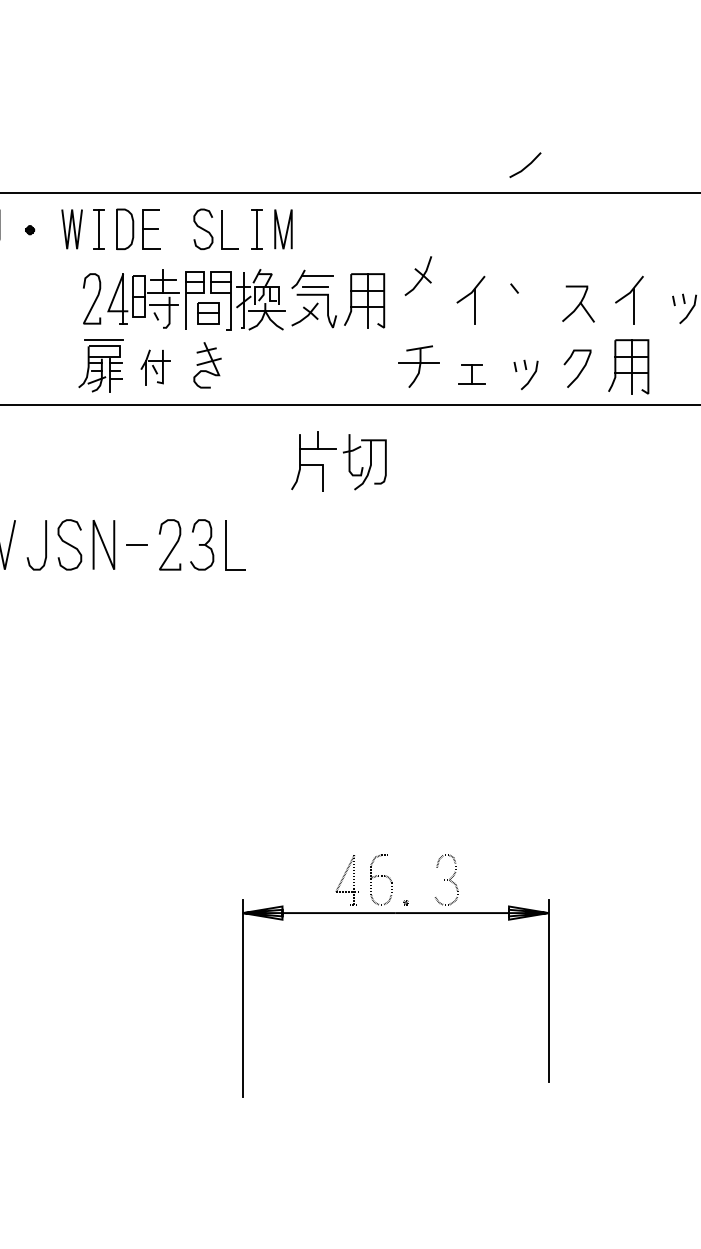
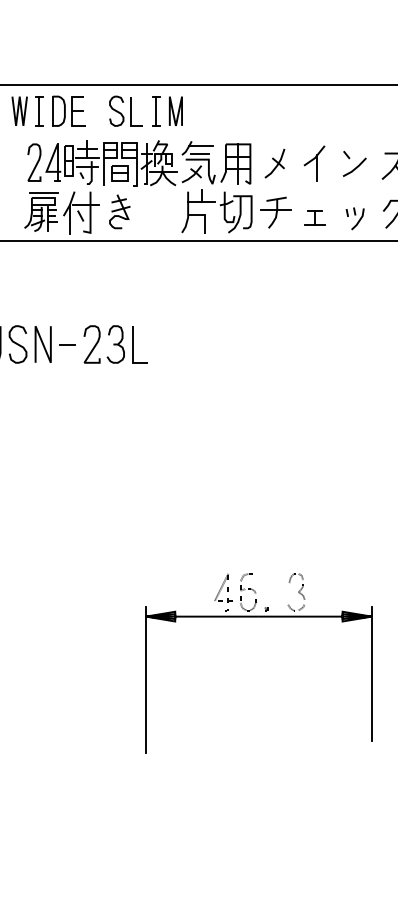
line: (526, 165) -> (355, 167), moved
part: (418, 275) -> (274, 163), moved
part: (155, 367) -> (81, 213), size x1.67
part: (343, 453) -> (220, 205), moved

